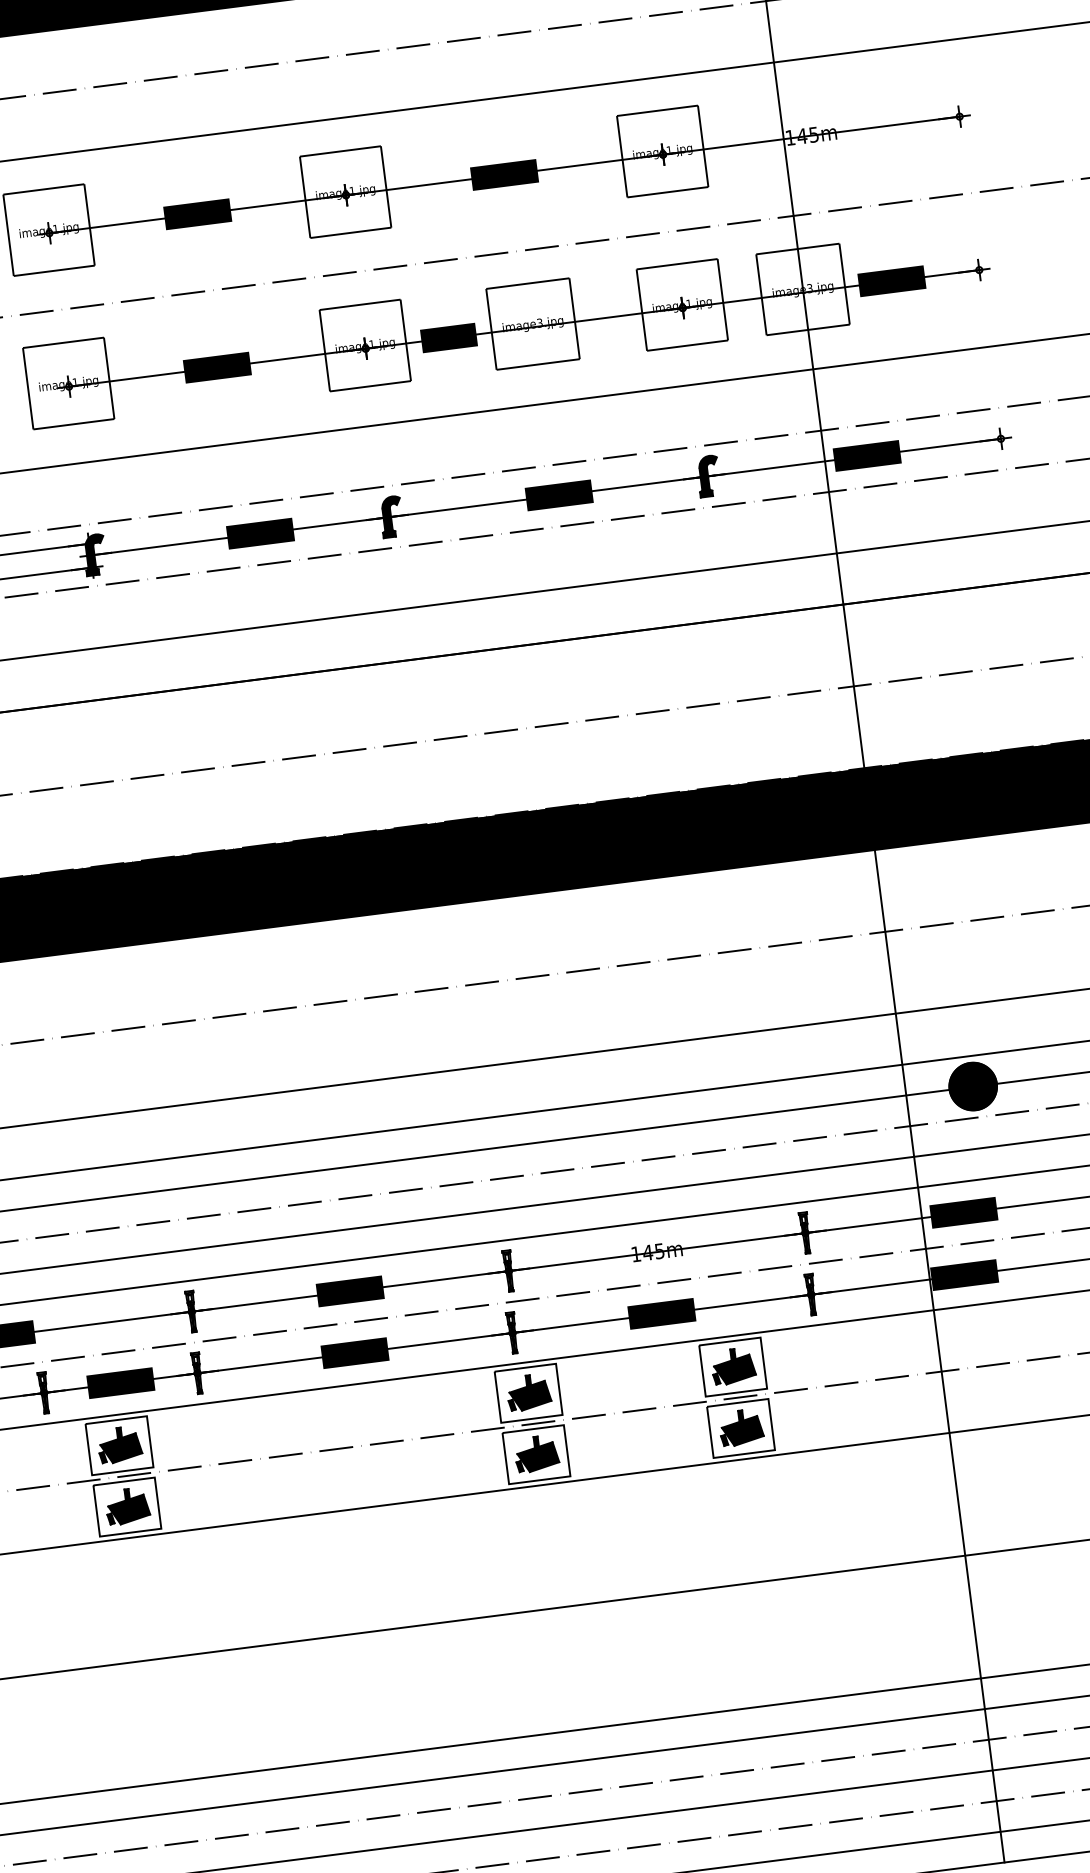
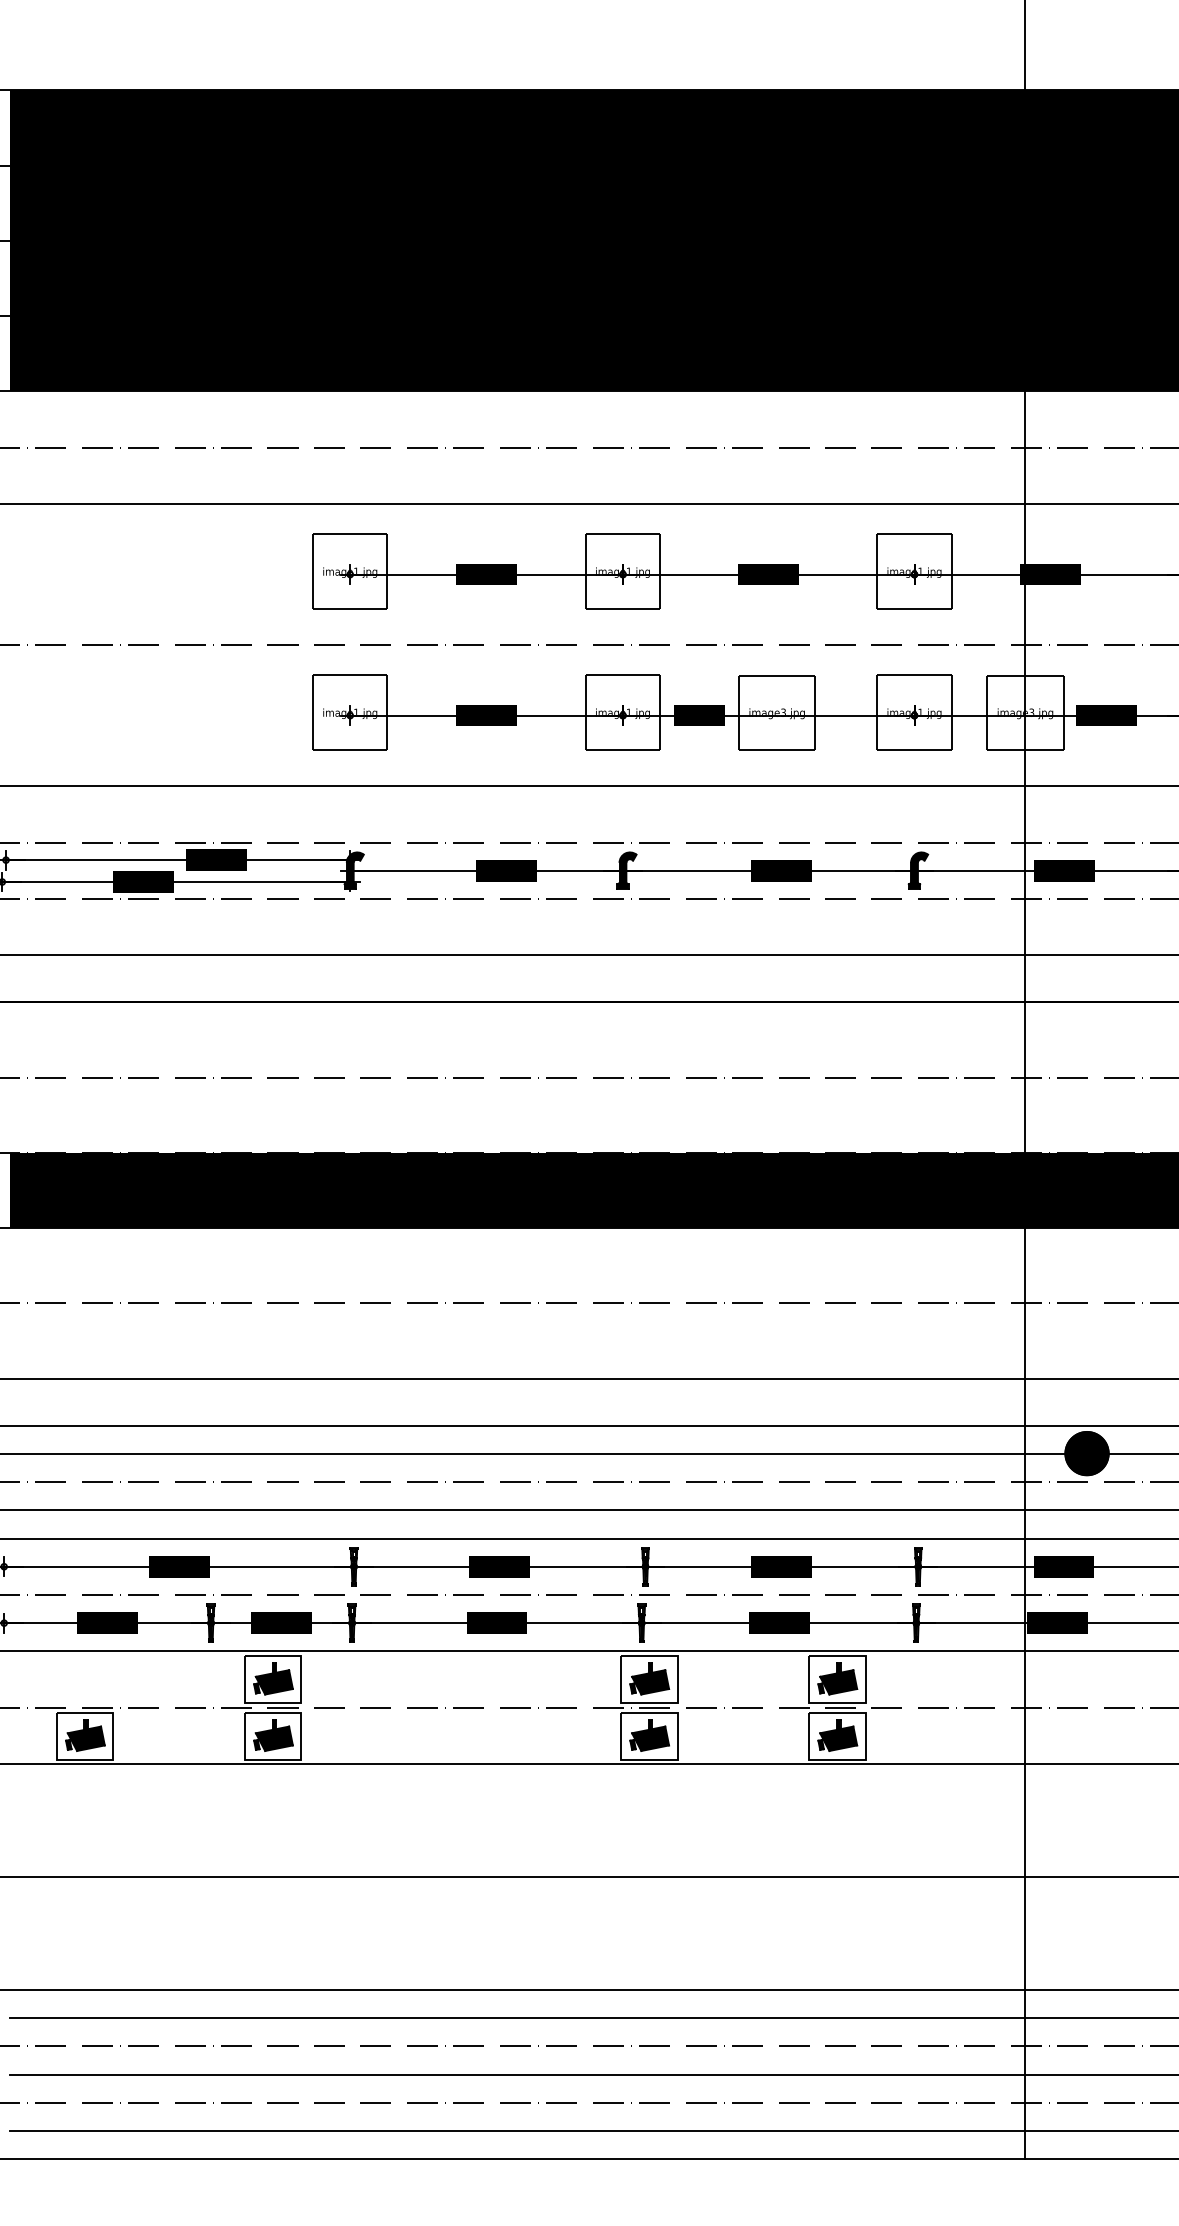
fill: (810, 135) -> (1050, 574), added
fill: (656, 1251) -> (781, 1566), added

